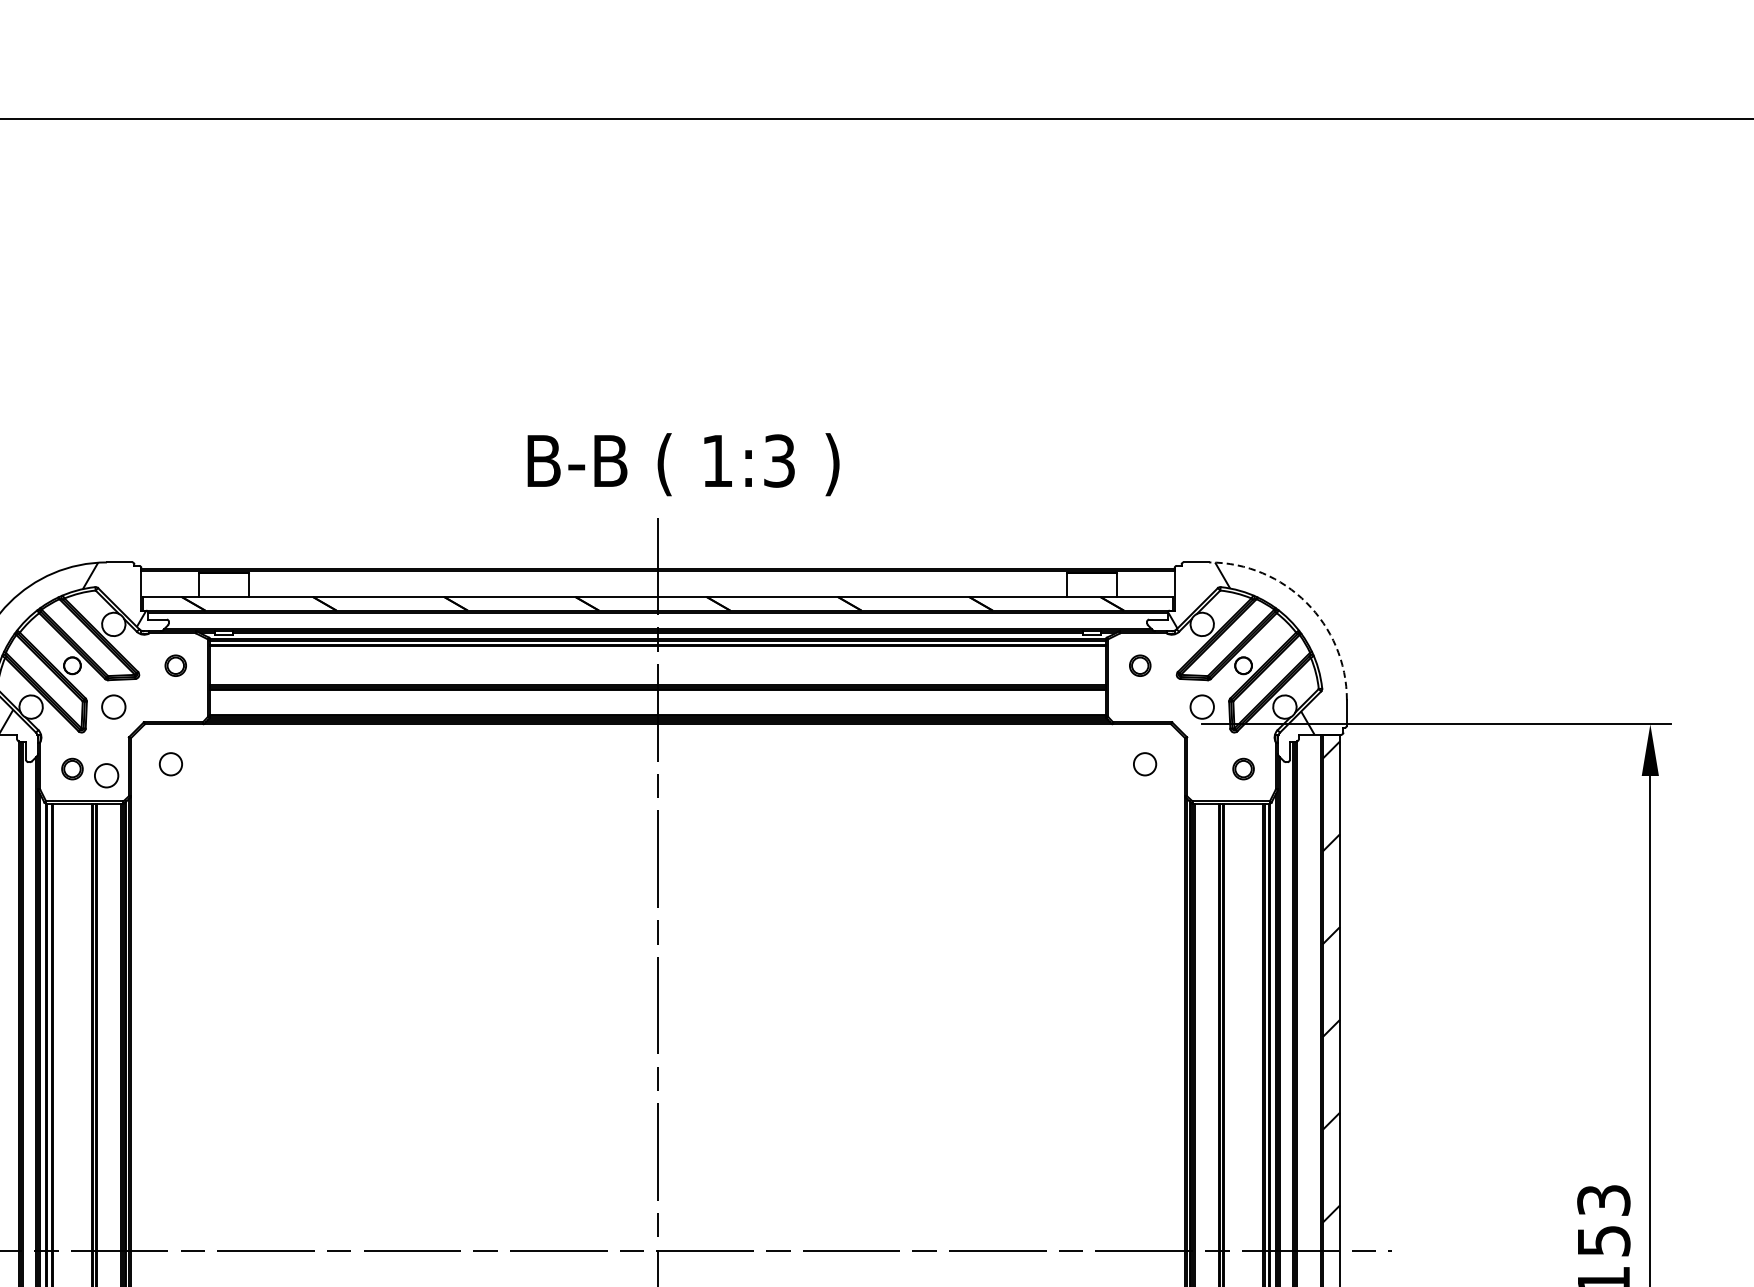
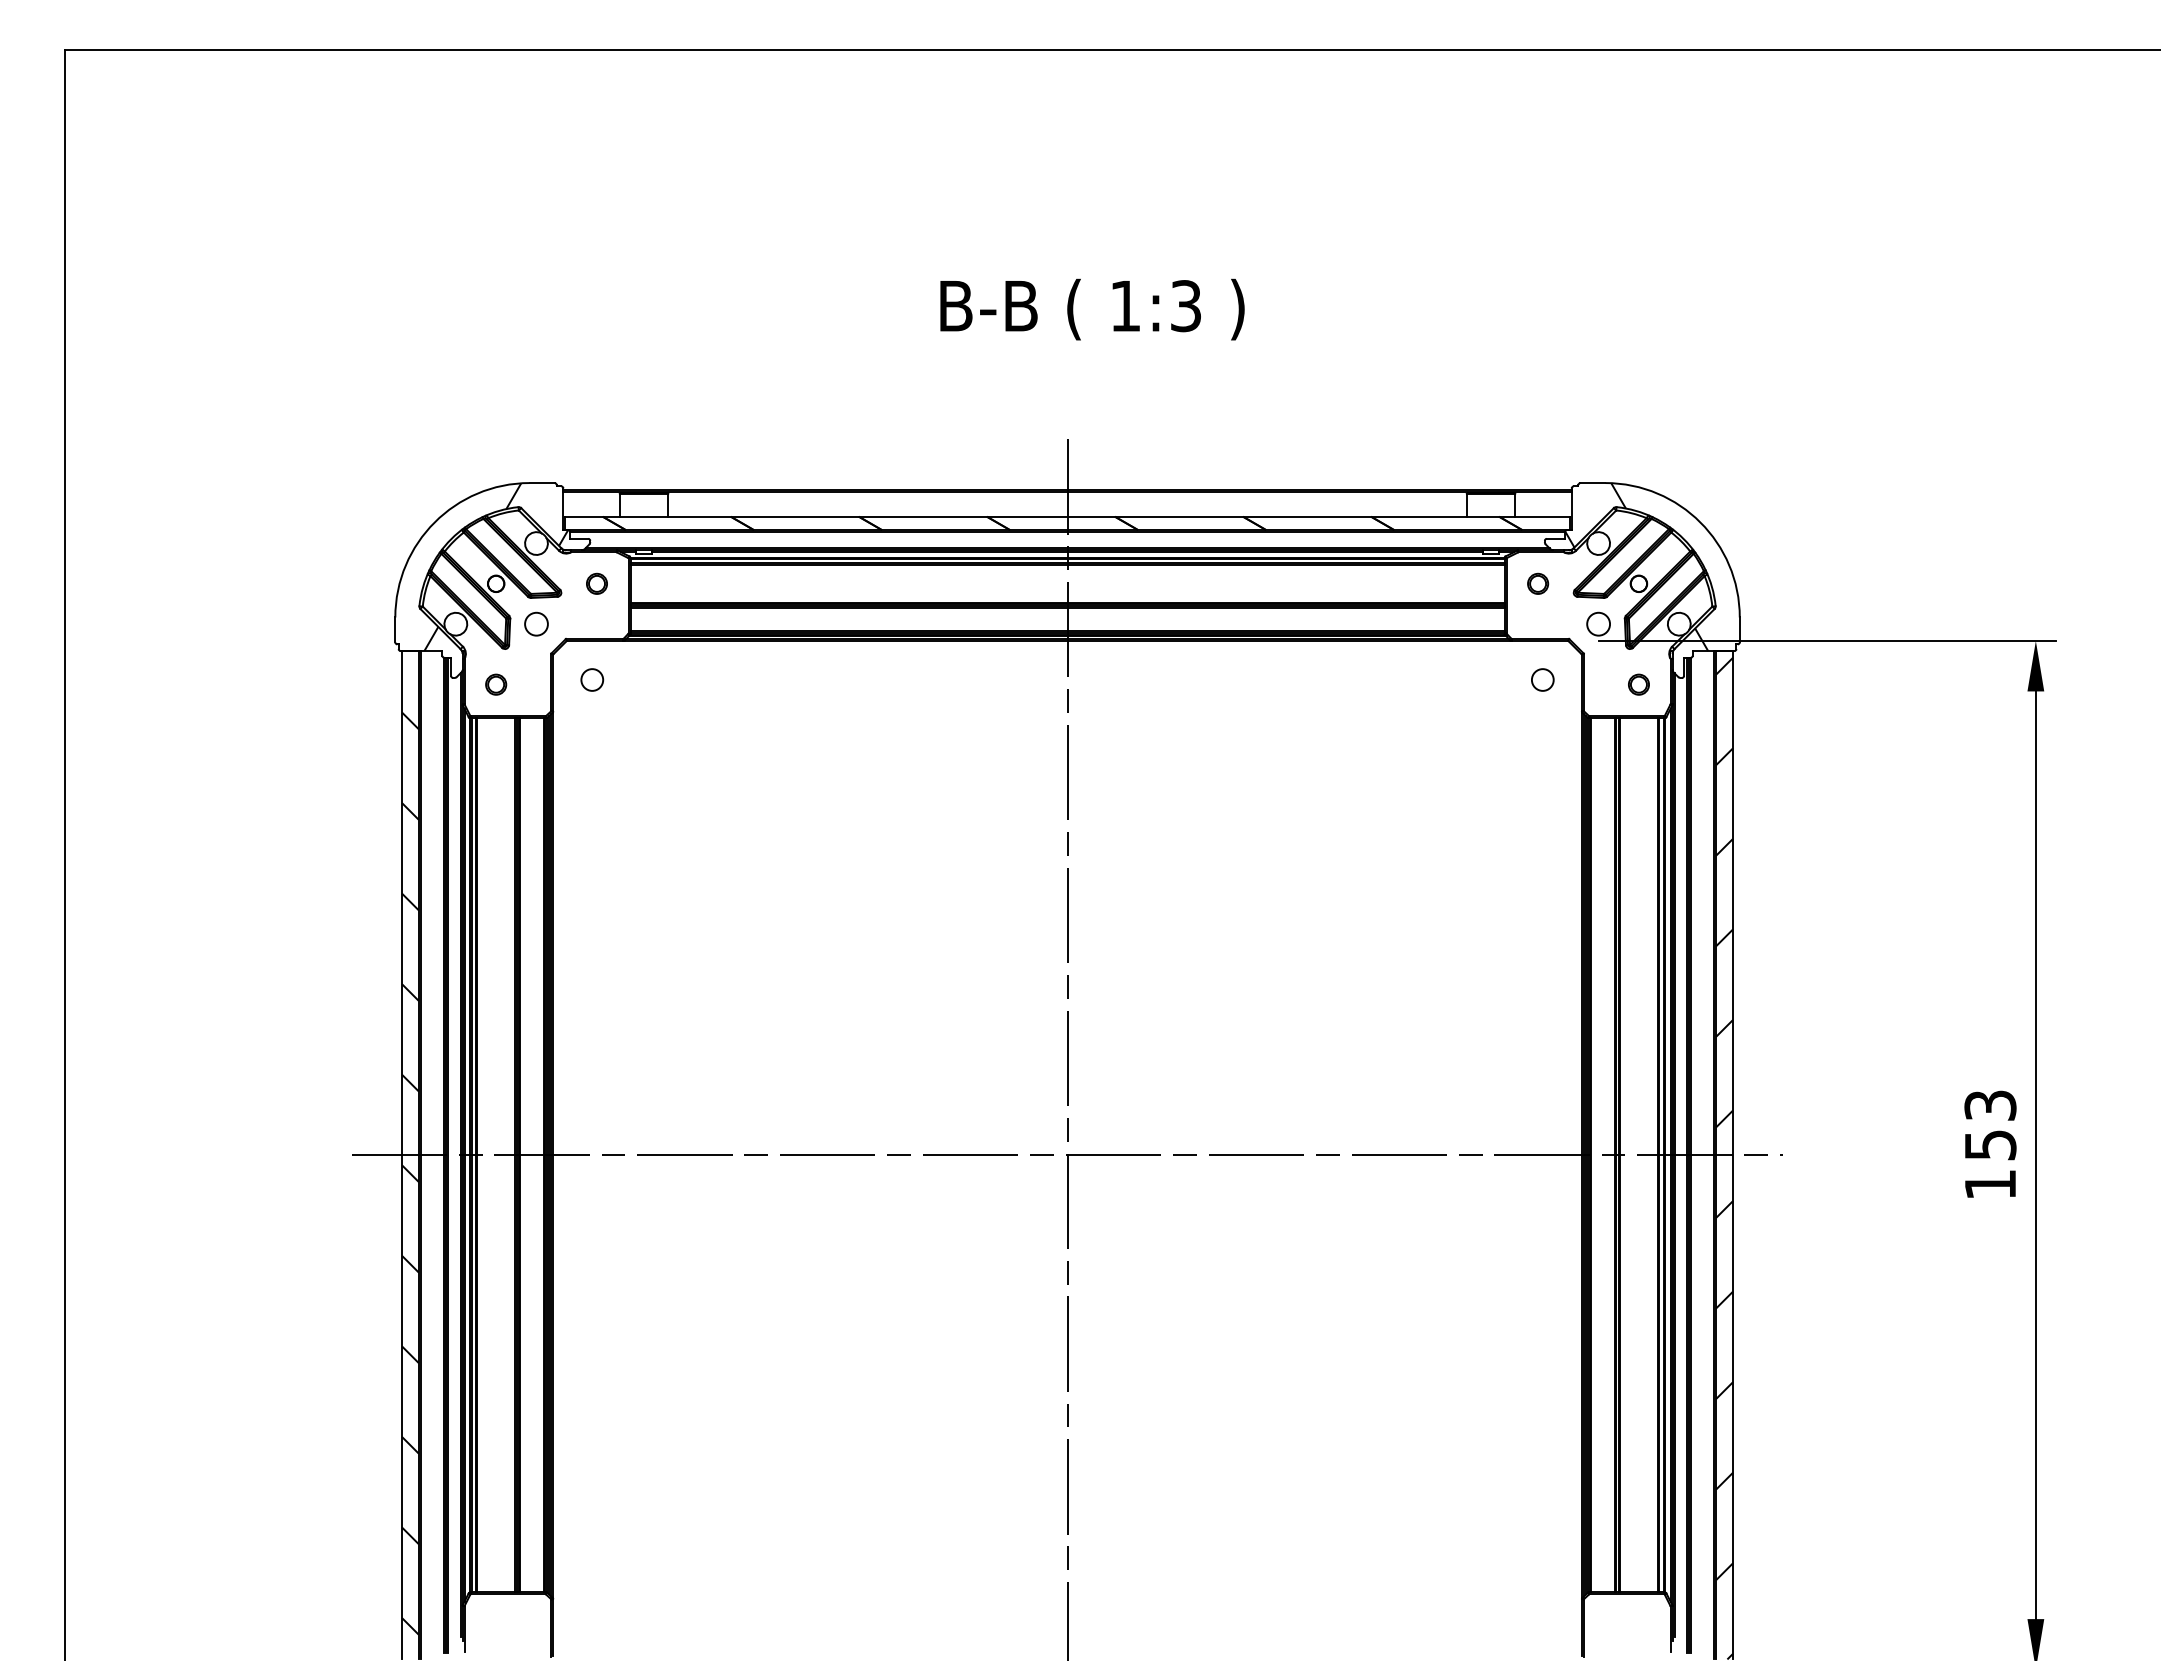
text: (683, 464) -> (1092, 309), moved
arc: (1306, 602) -> (1700, 522), dashed -> solid
circle: (106, 775) -> (529, 690), removed

